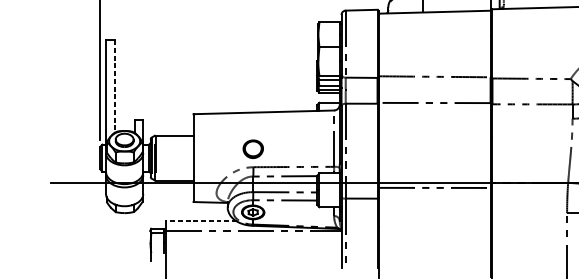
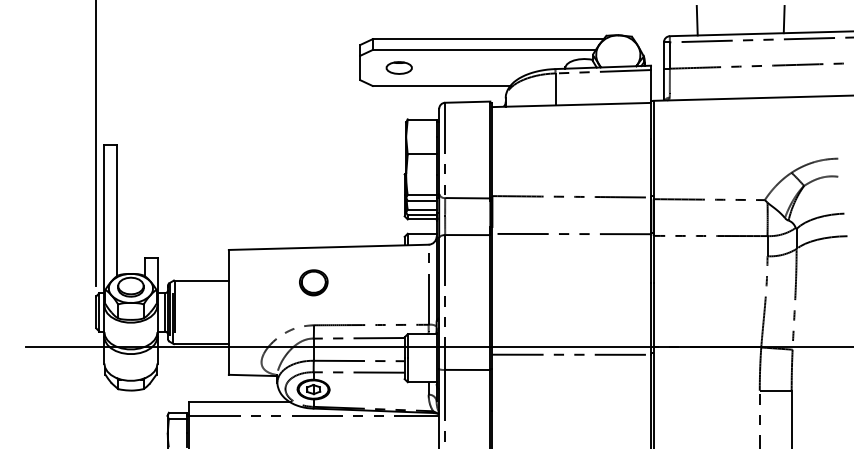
line: (114, 86) -> (116, 210), dashed -> solid
part: (253, 149) -> (313, 282), moved
line: (201, 221) -> (239, 402), dashed -> solid

